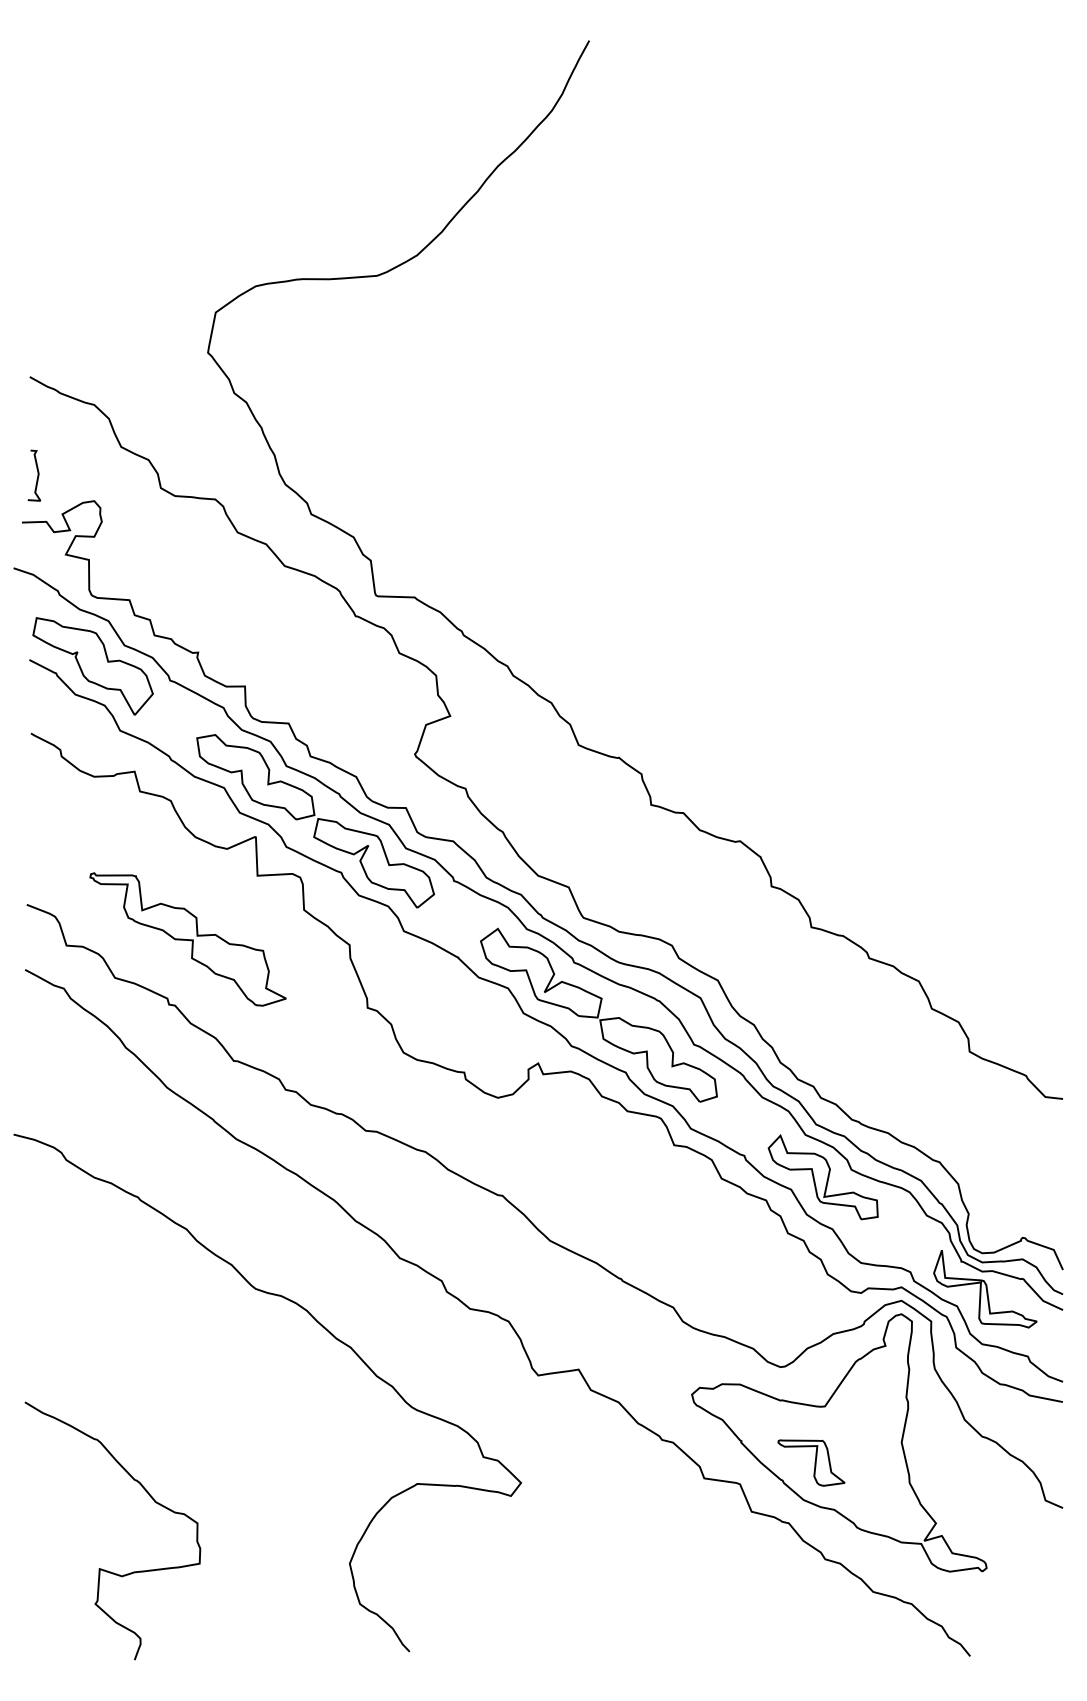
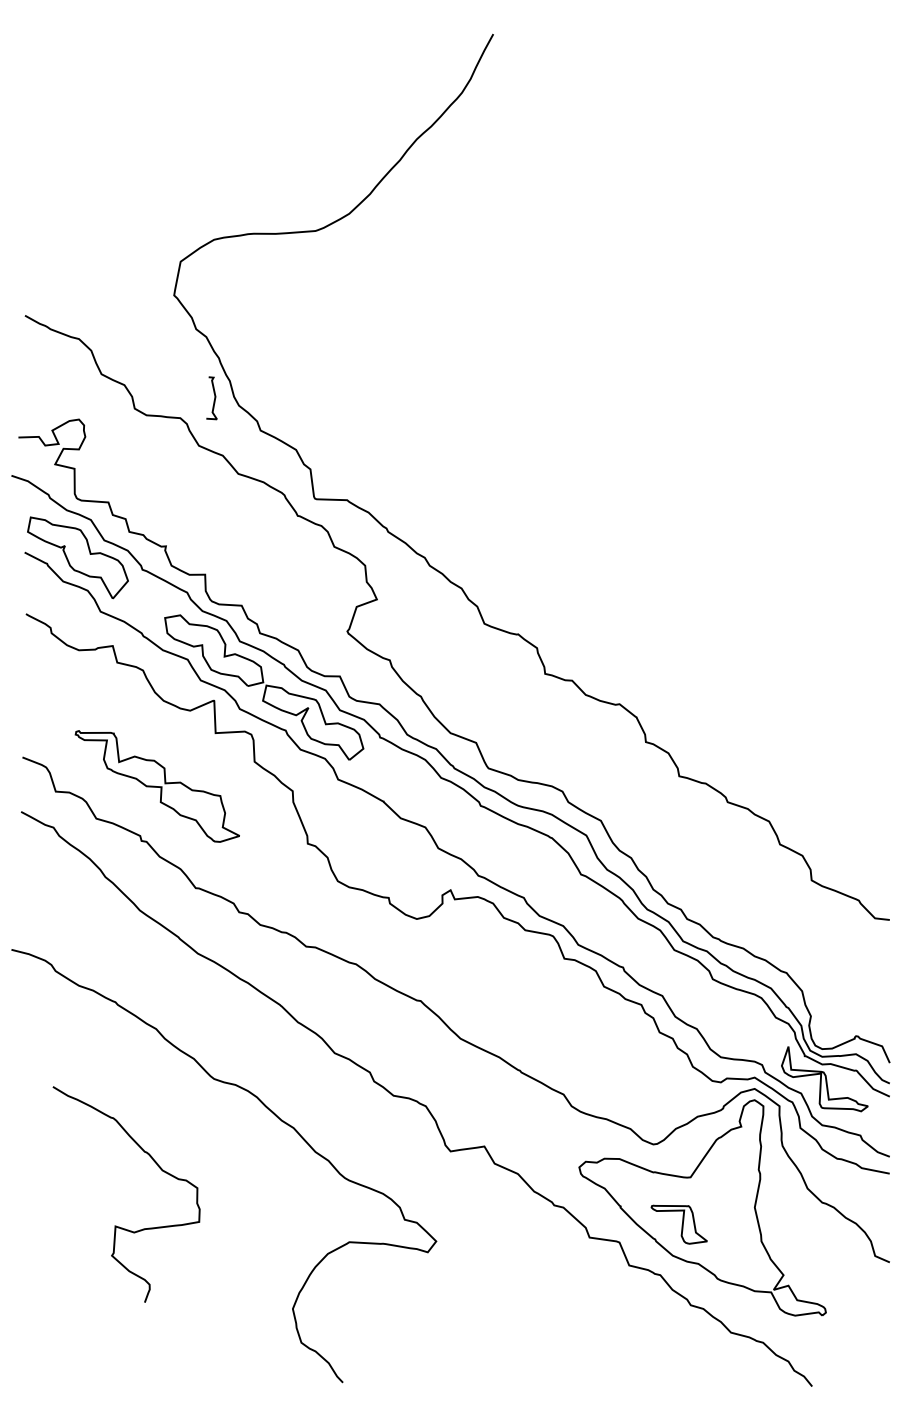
curve: (36, 478) -> (213, 400), moved
part: (599, 1014) -> (501, 849), removed
part: (822, 1177) -> (688, 985), removed
curve: (100, 1567) -> (116, 1225), moved

